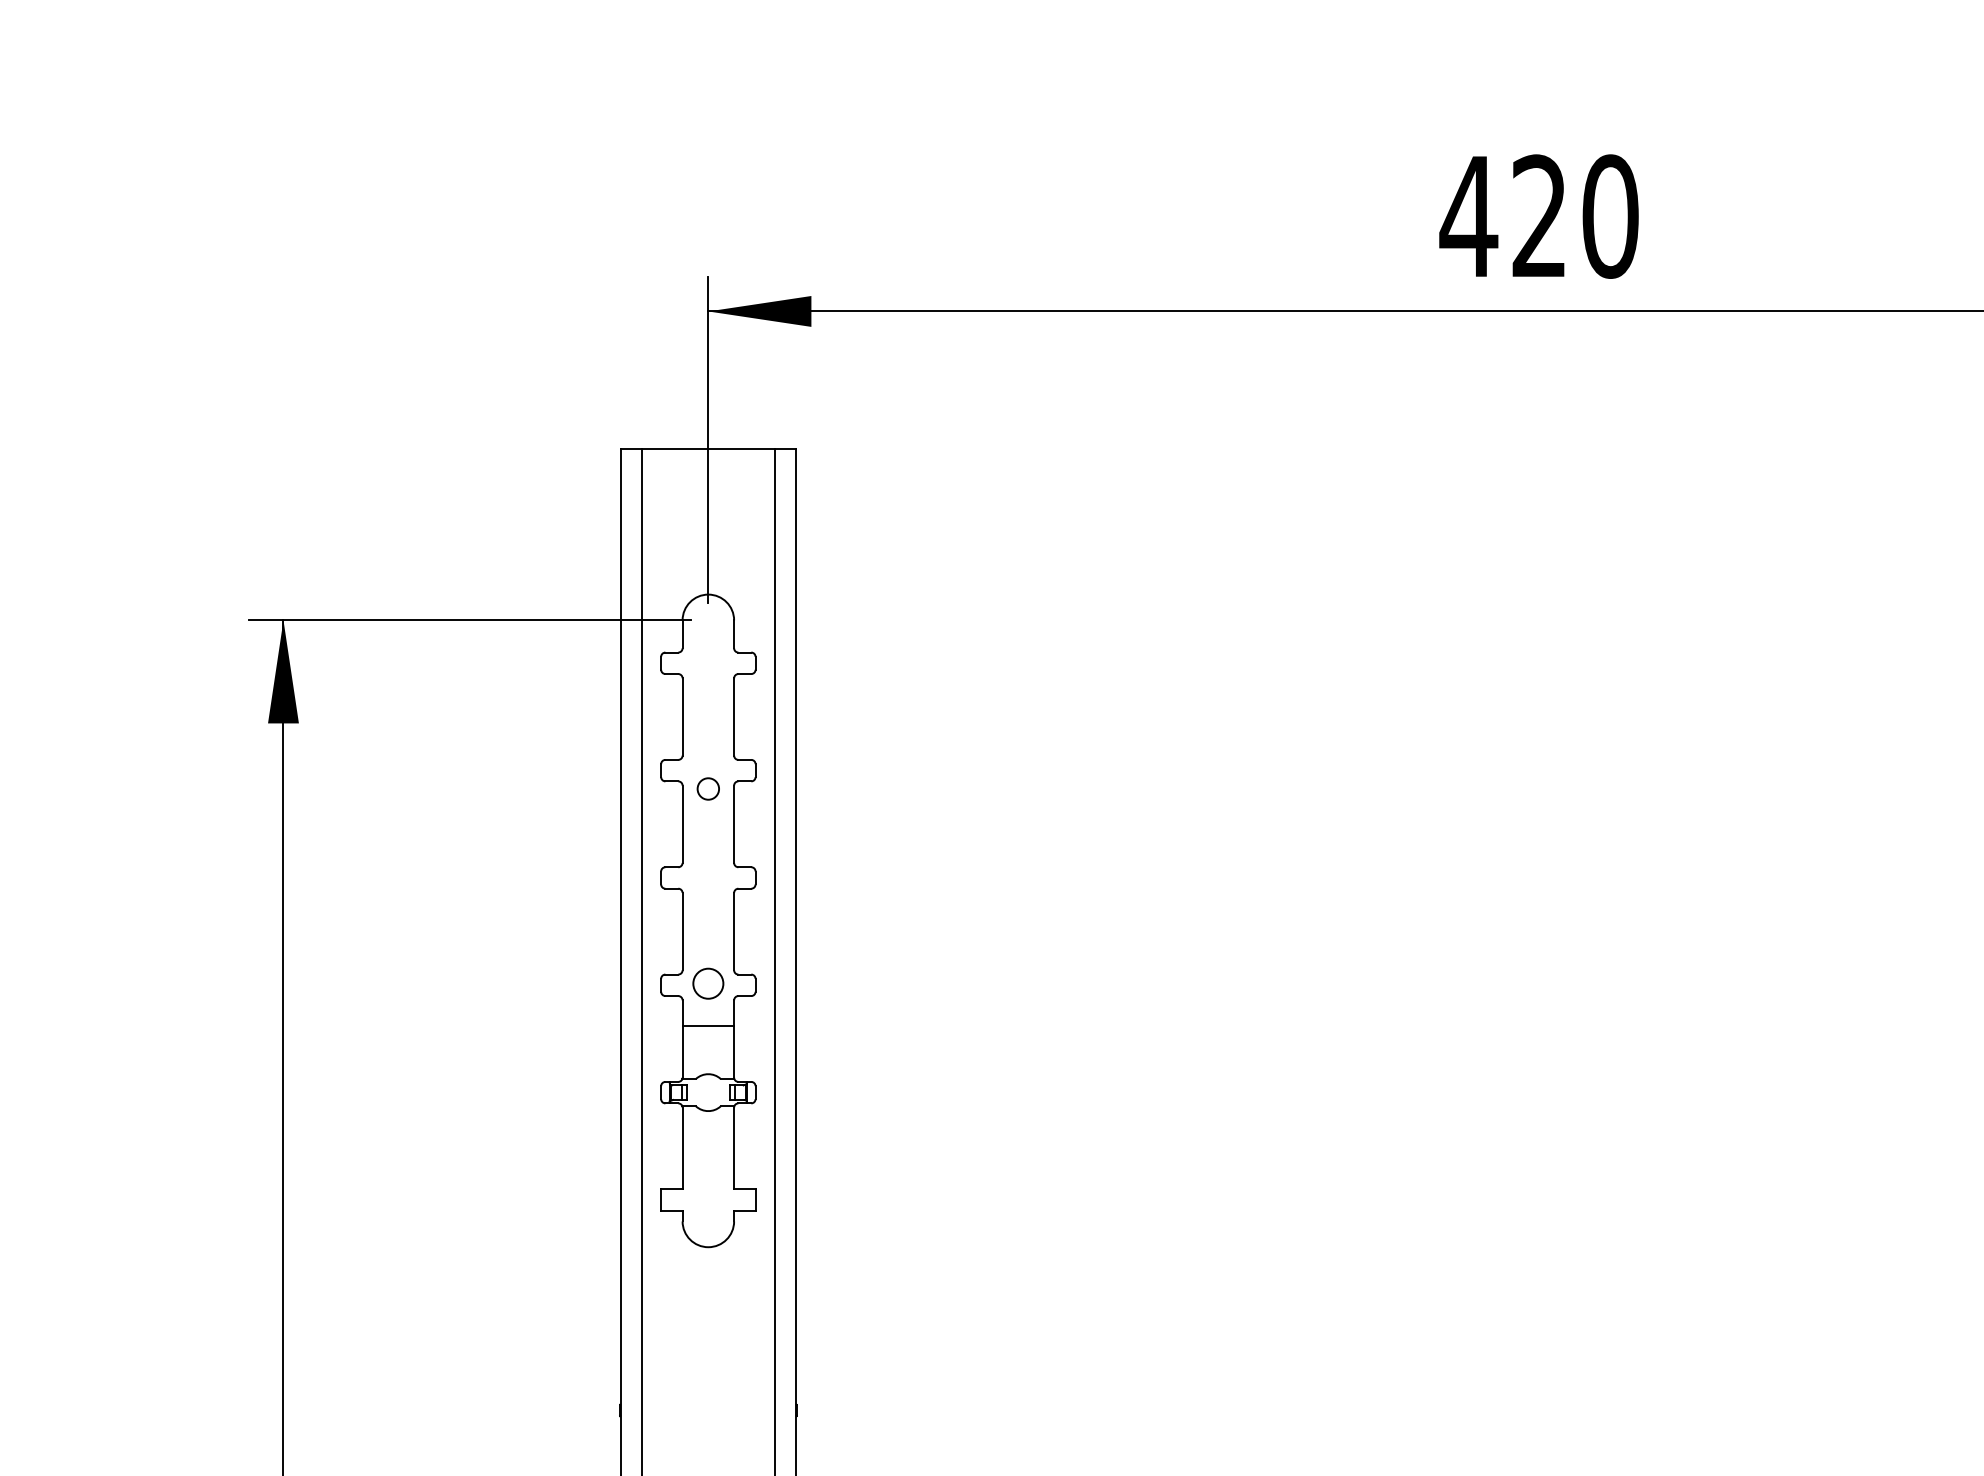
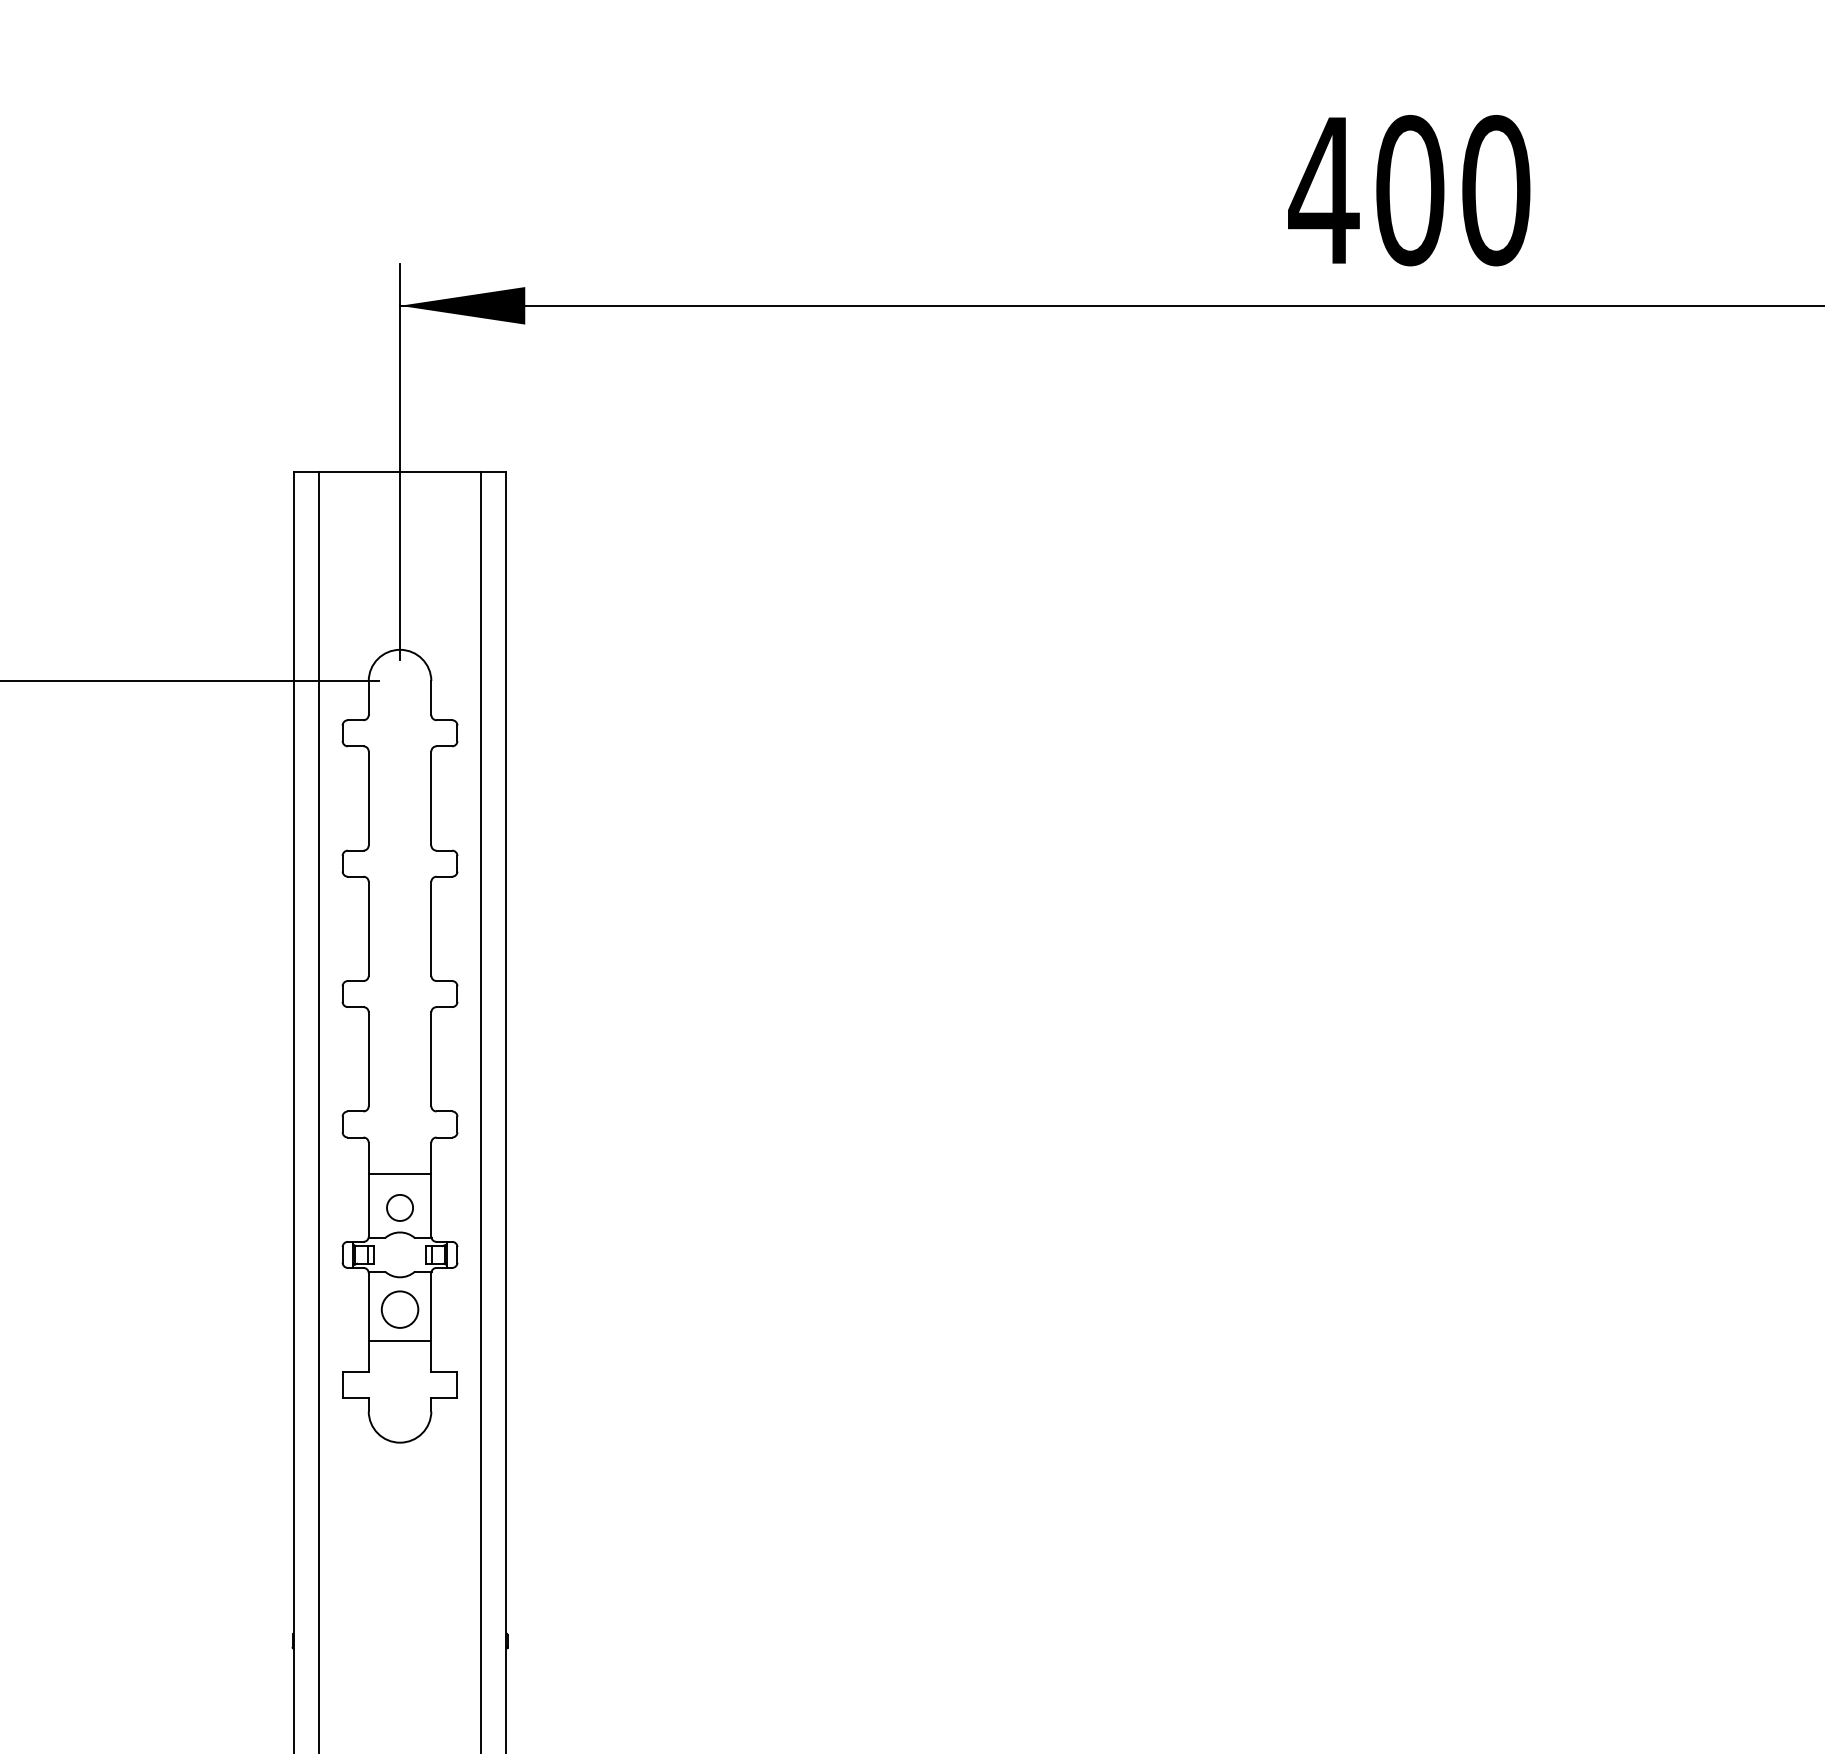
text: (1539, 216) -> (1409, 190), 420 -> 400
circle: (707, 788) -> (398, 1207), moved
circle: (708, 983) -> (400, 1309), moved
line: (708, 1163) -> (400, 1340), added

